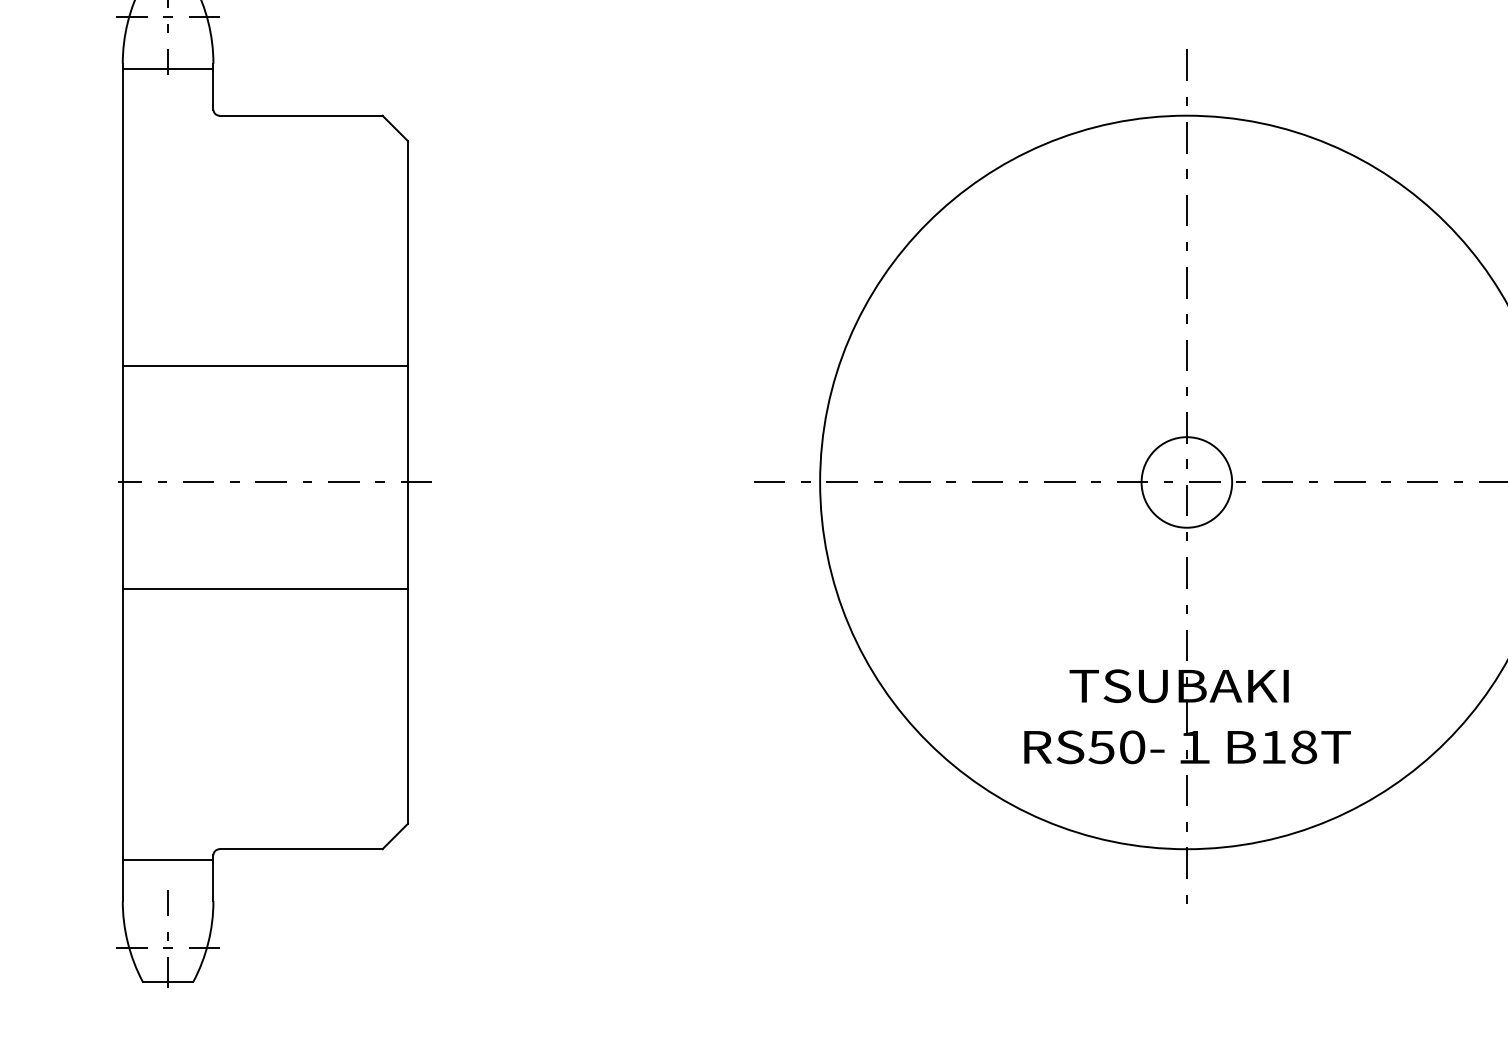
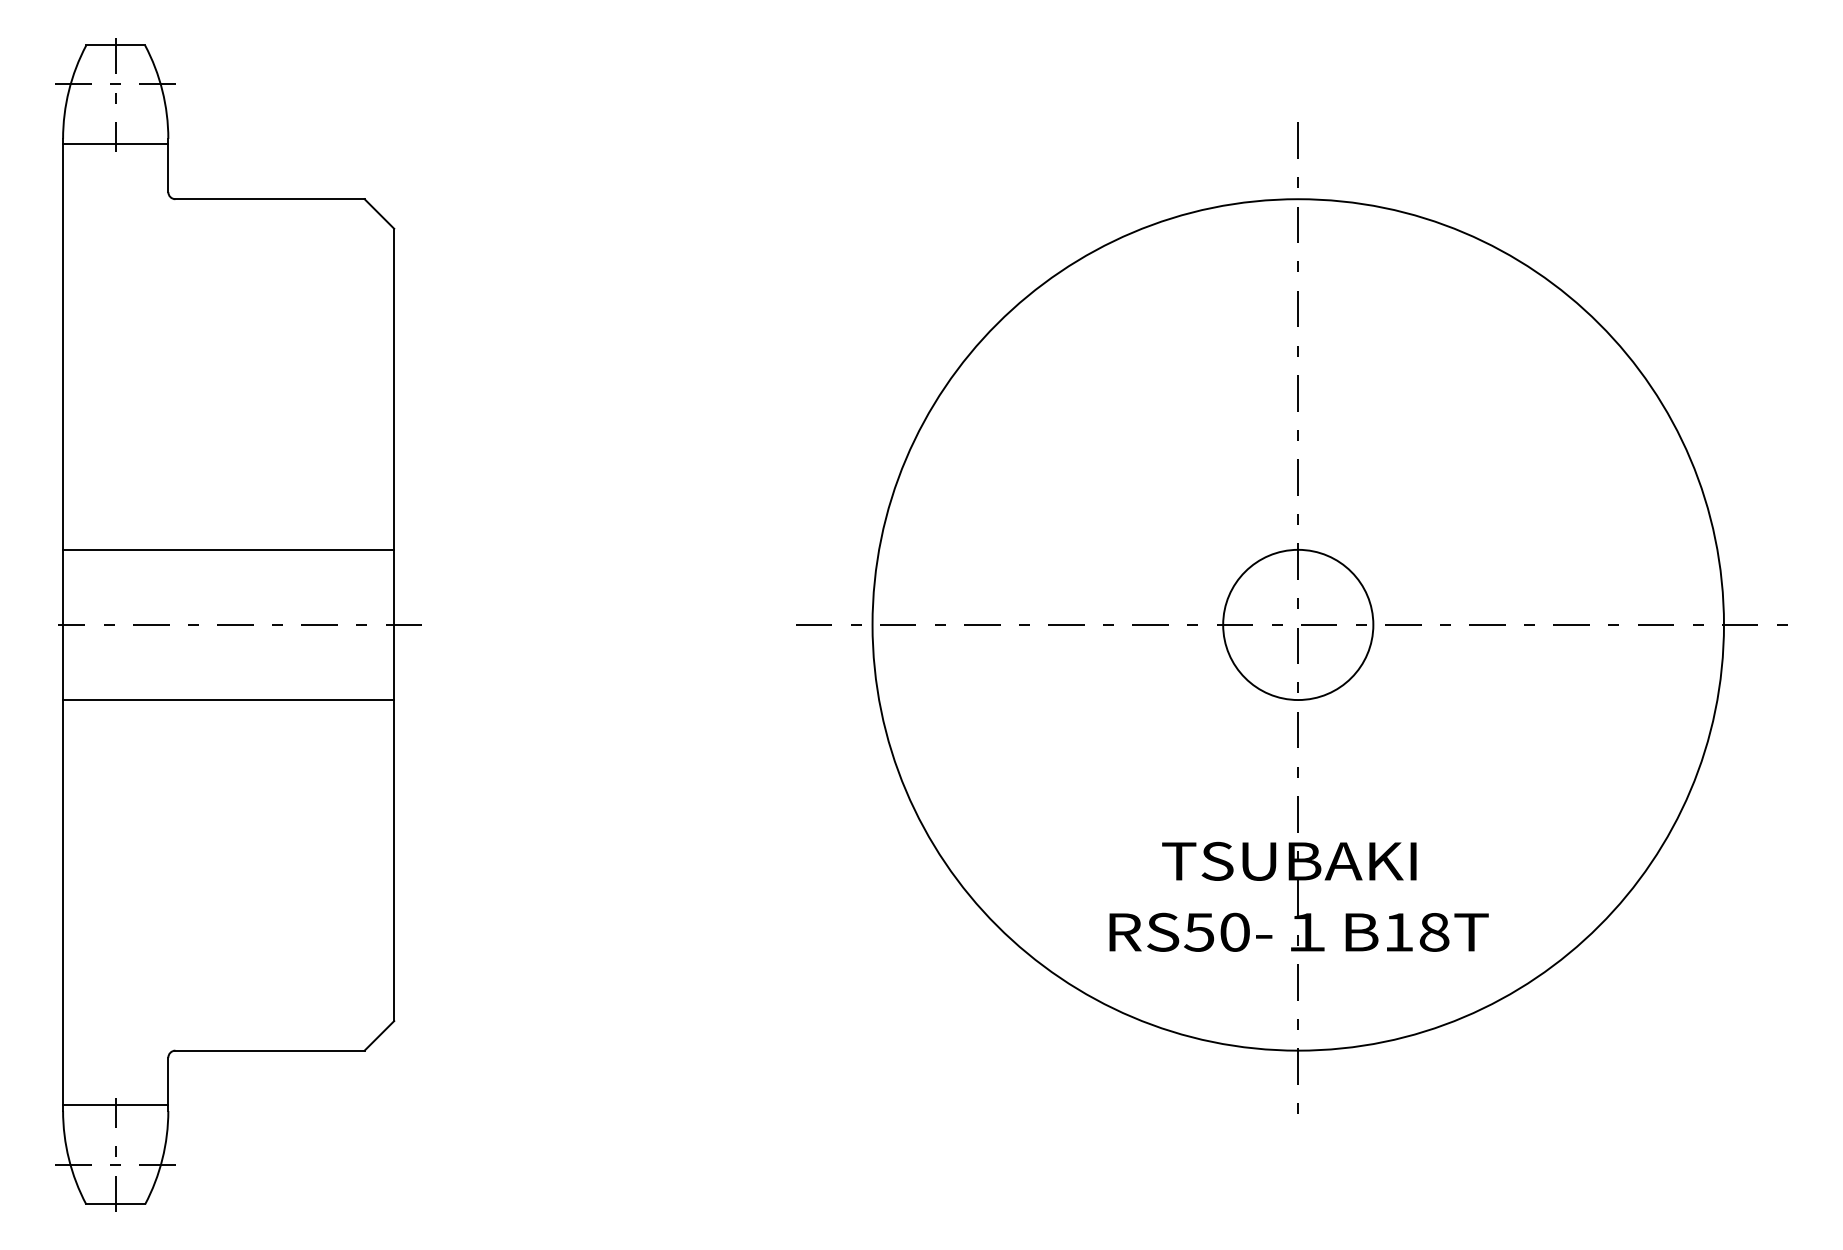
line: (265, 365) -> (228, 549), moved
circle: (1187, 482) -> (1298, 624), size x1.43
line: (265, 588) -> (228, 700), moved
line: (167, 860) -> (115, 1105), moved

